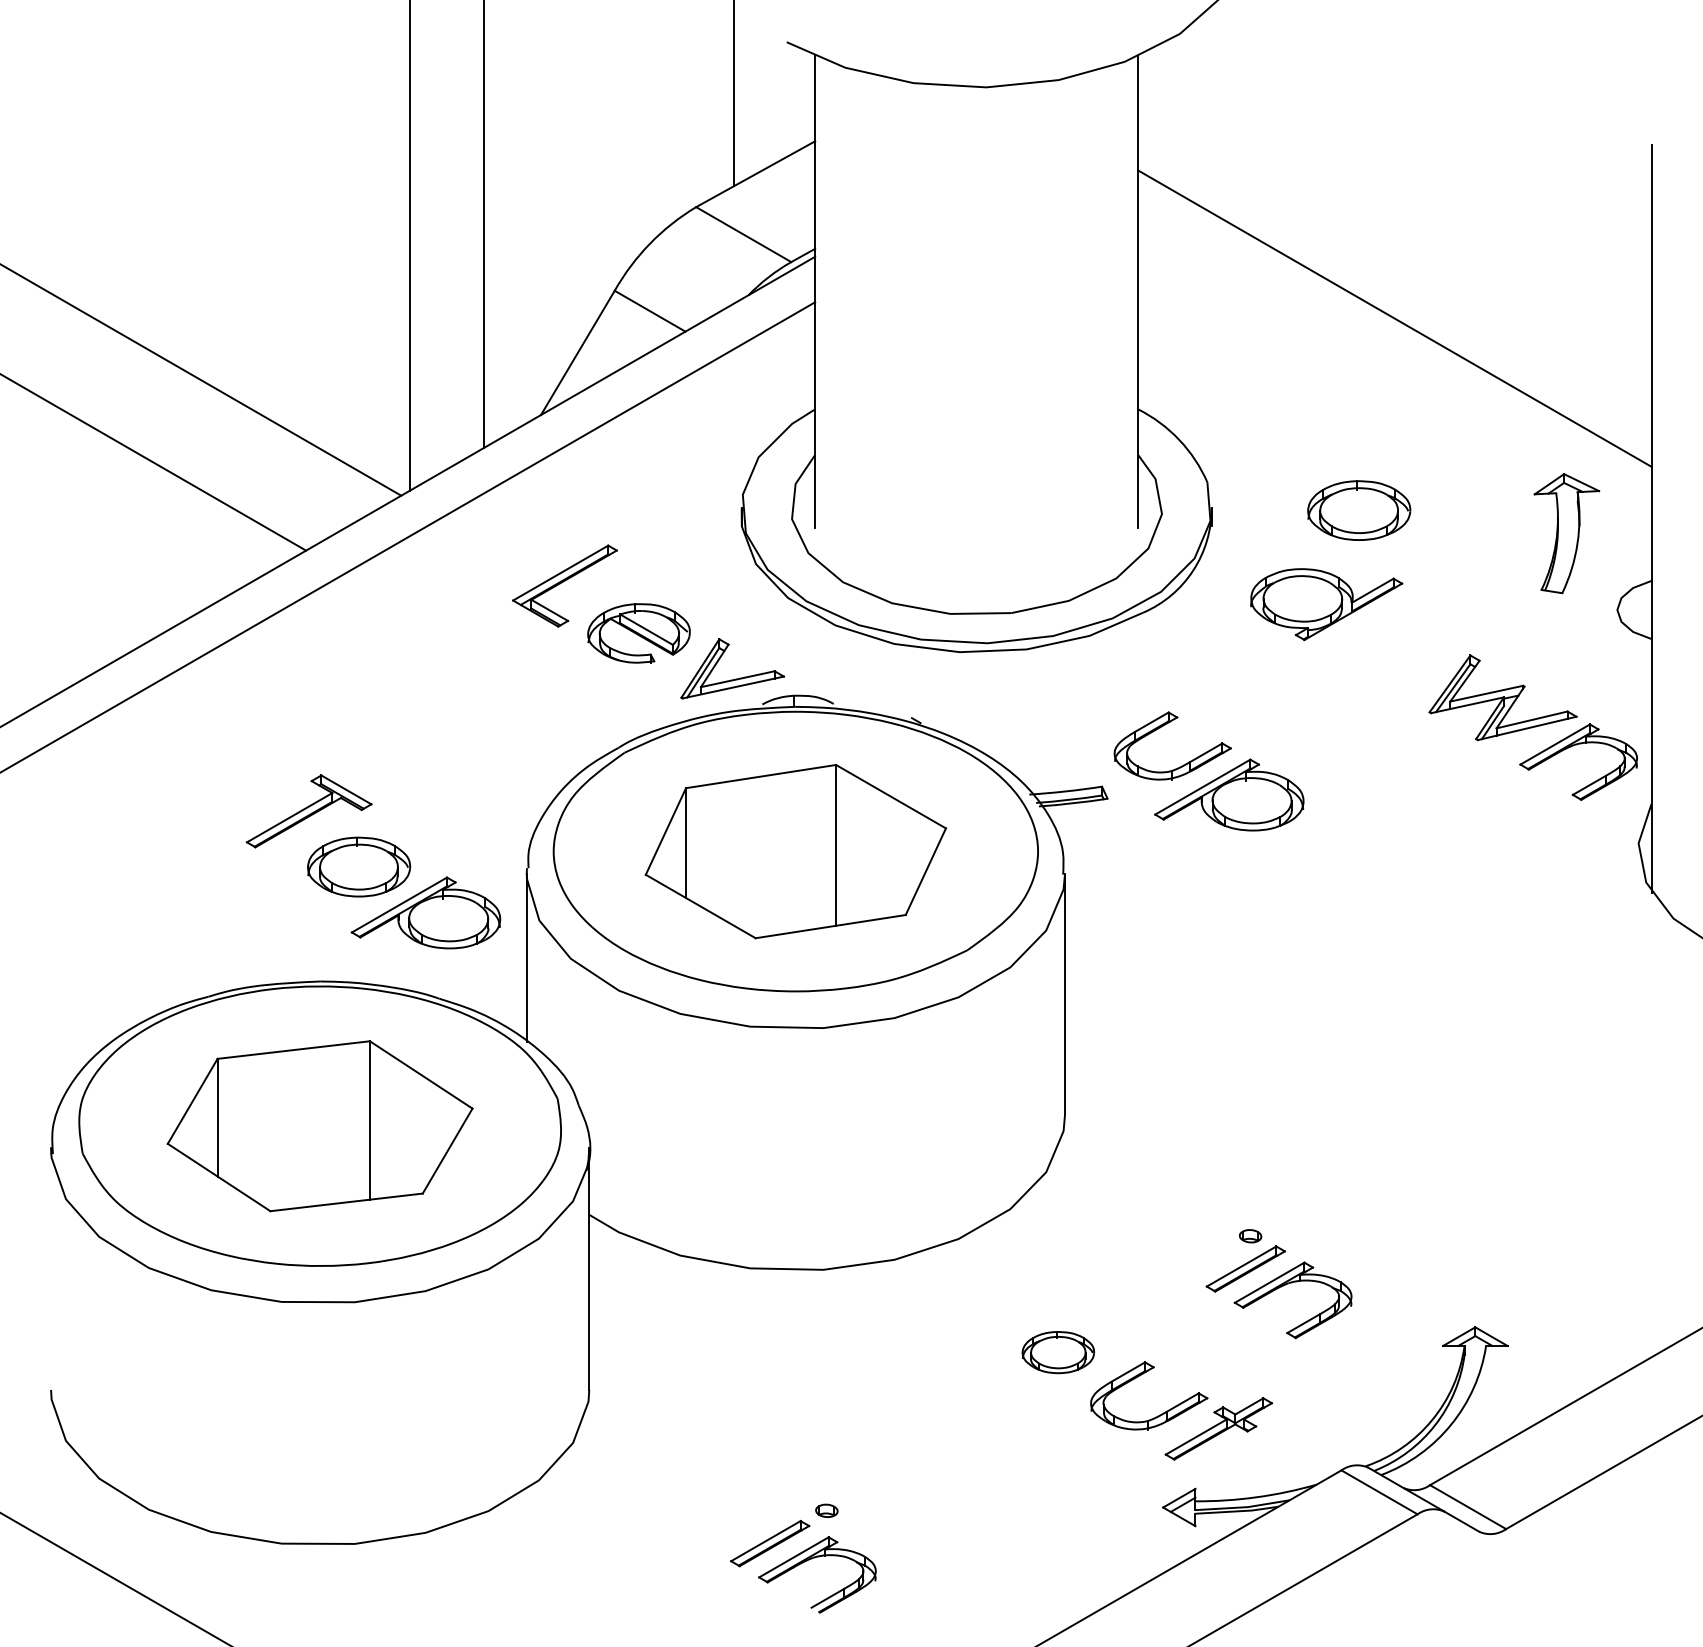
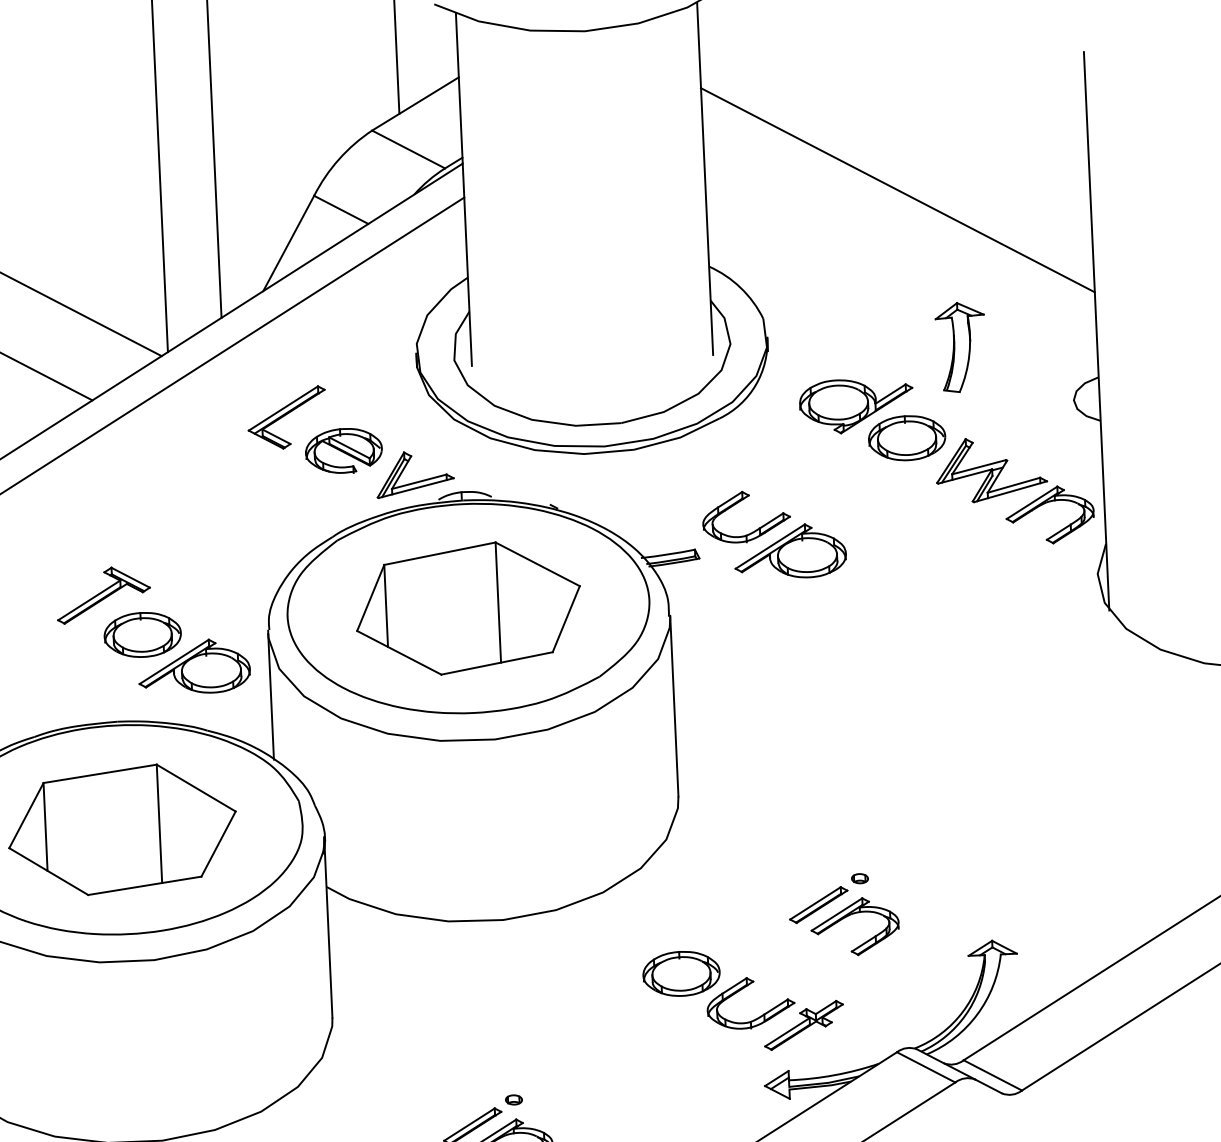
part: (1359, 510) -> (907, 438), moved
part: (1566, 533) -> (960, 347), moved
part: (1250, 1236) -> (859, 878), moved
part: (1058, 1352) -> (681, 973), size x1.43

